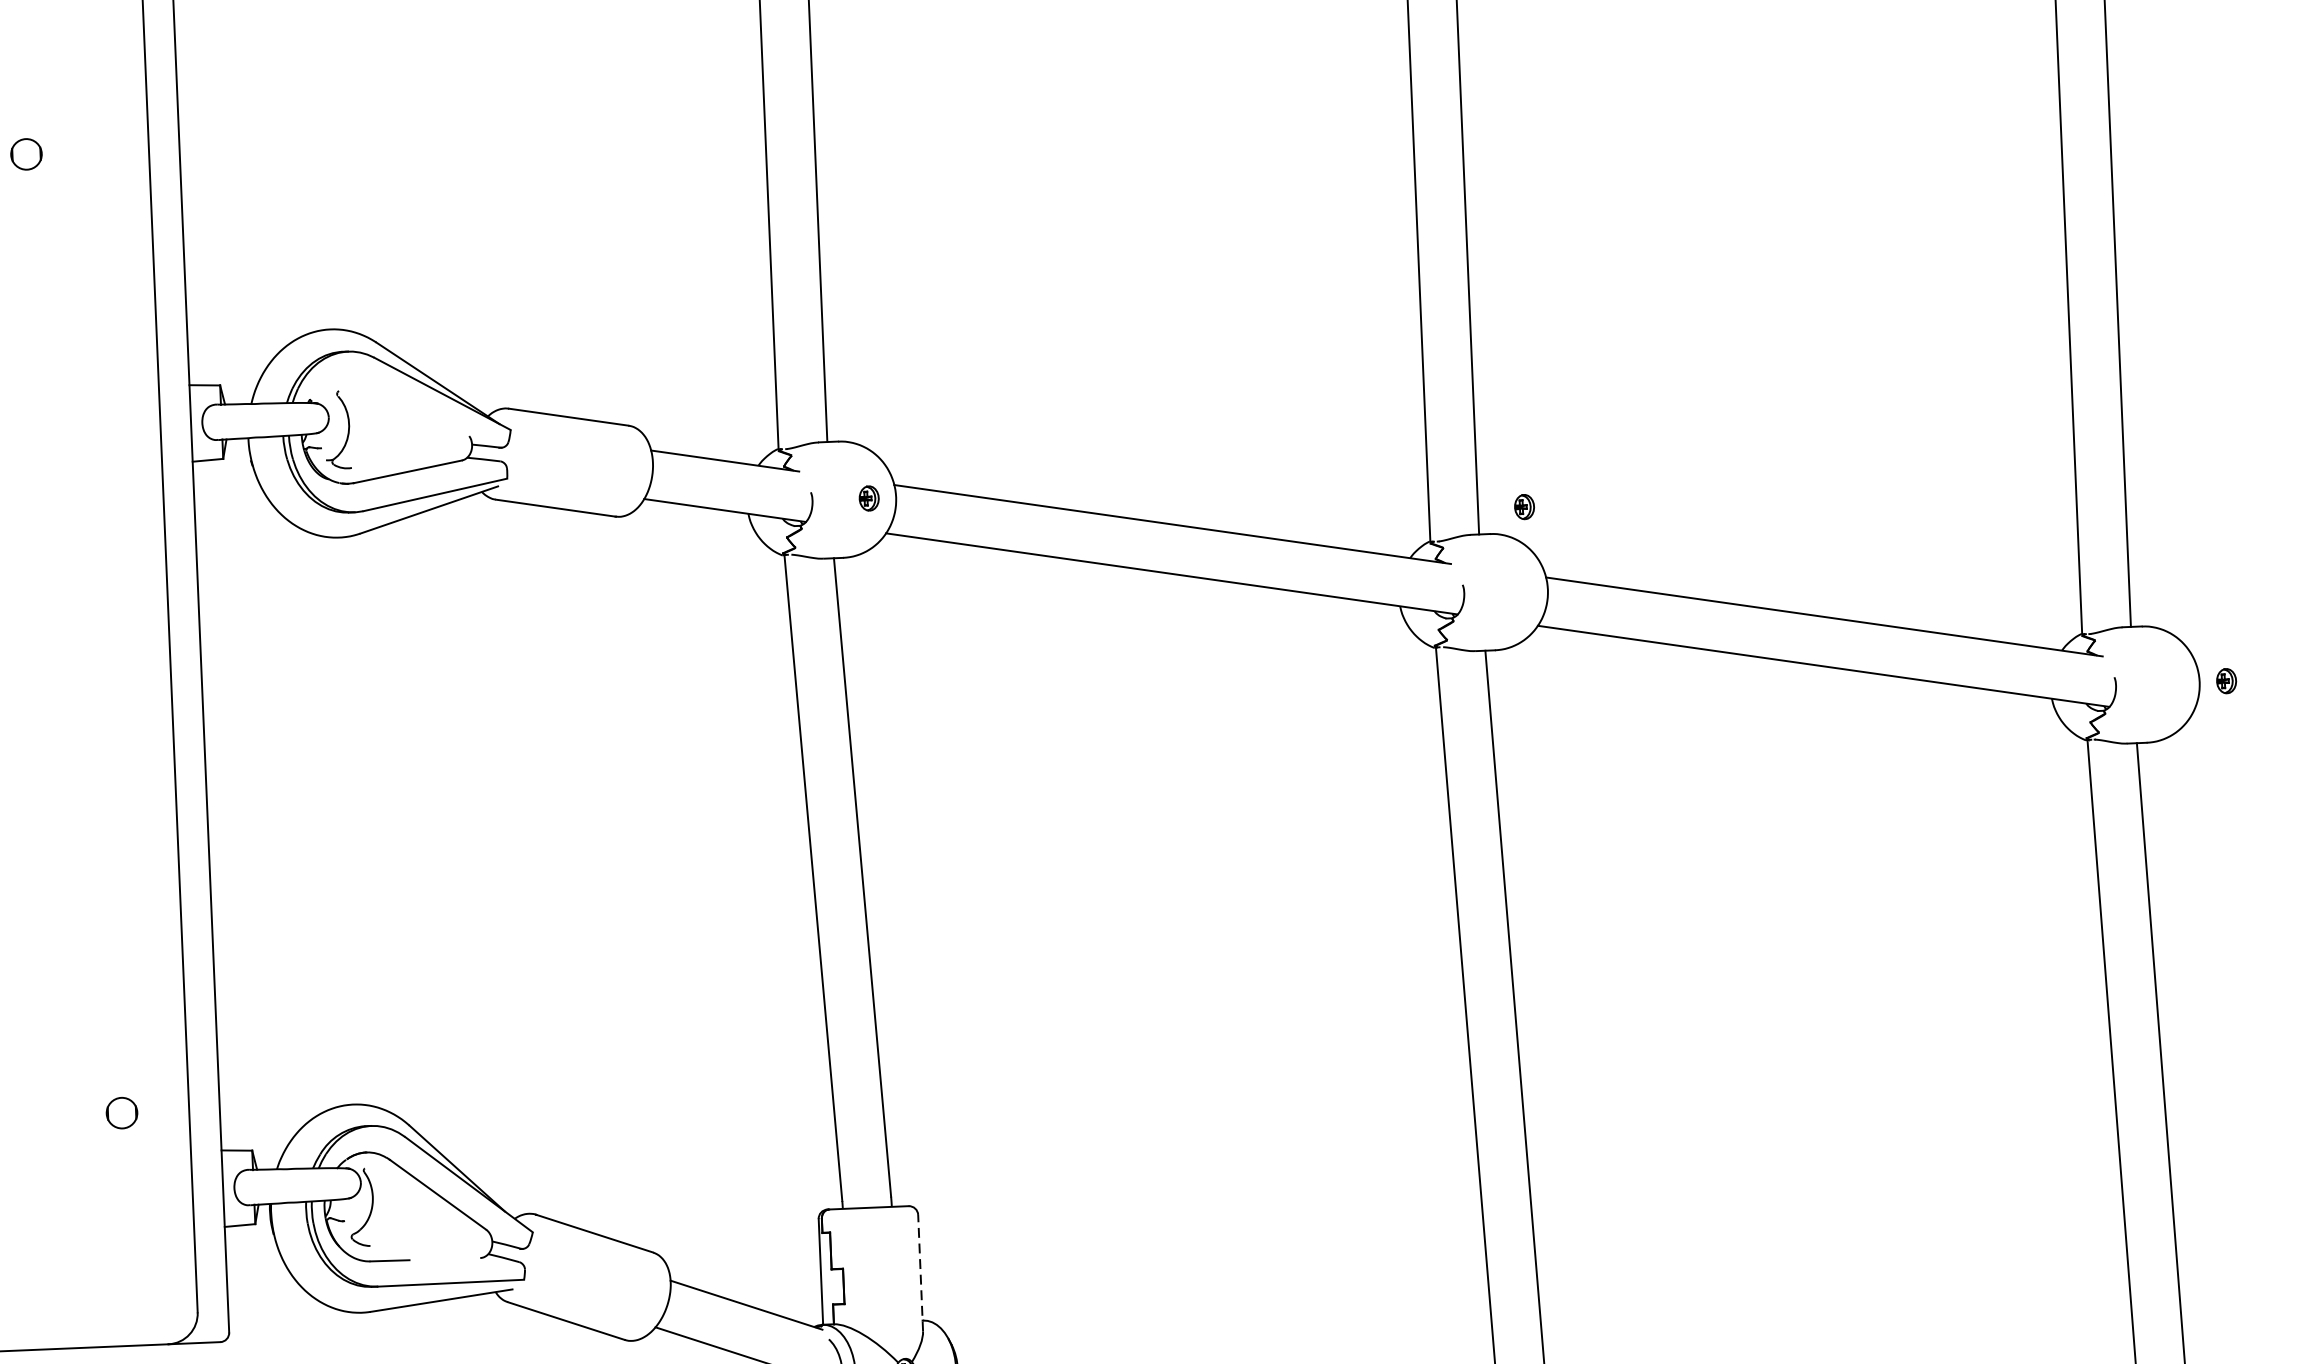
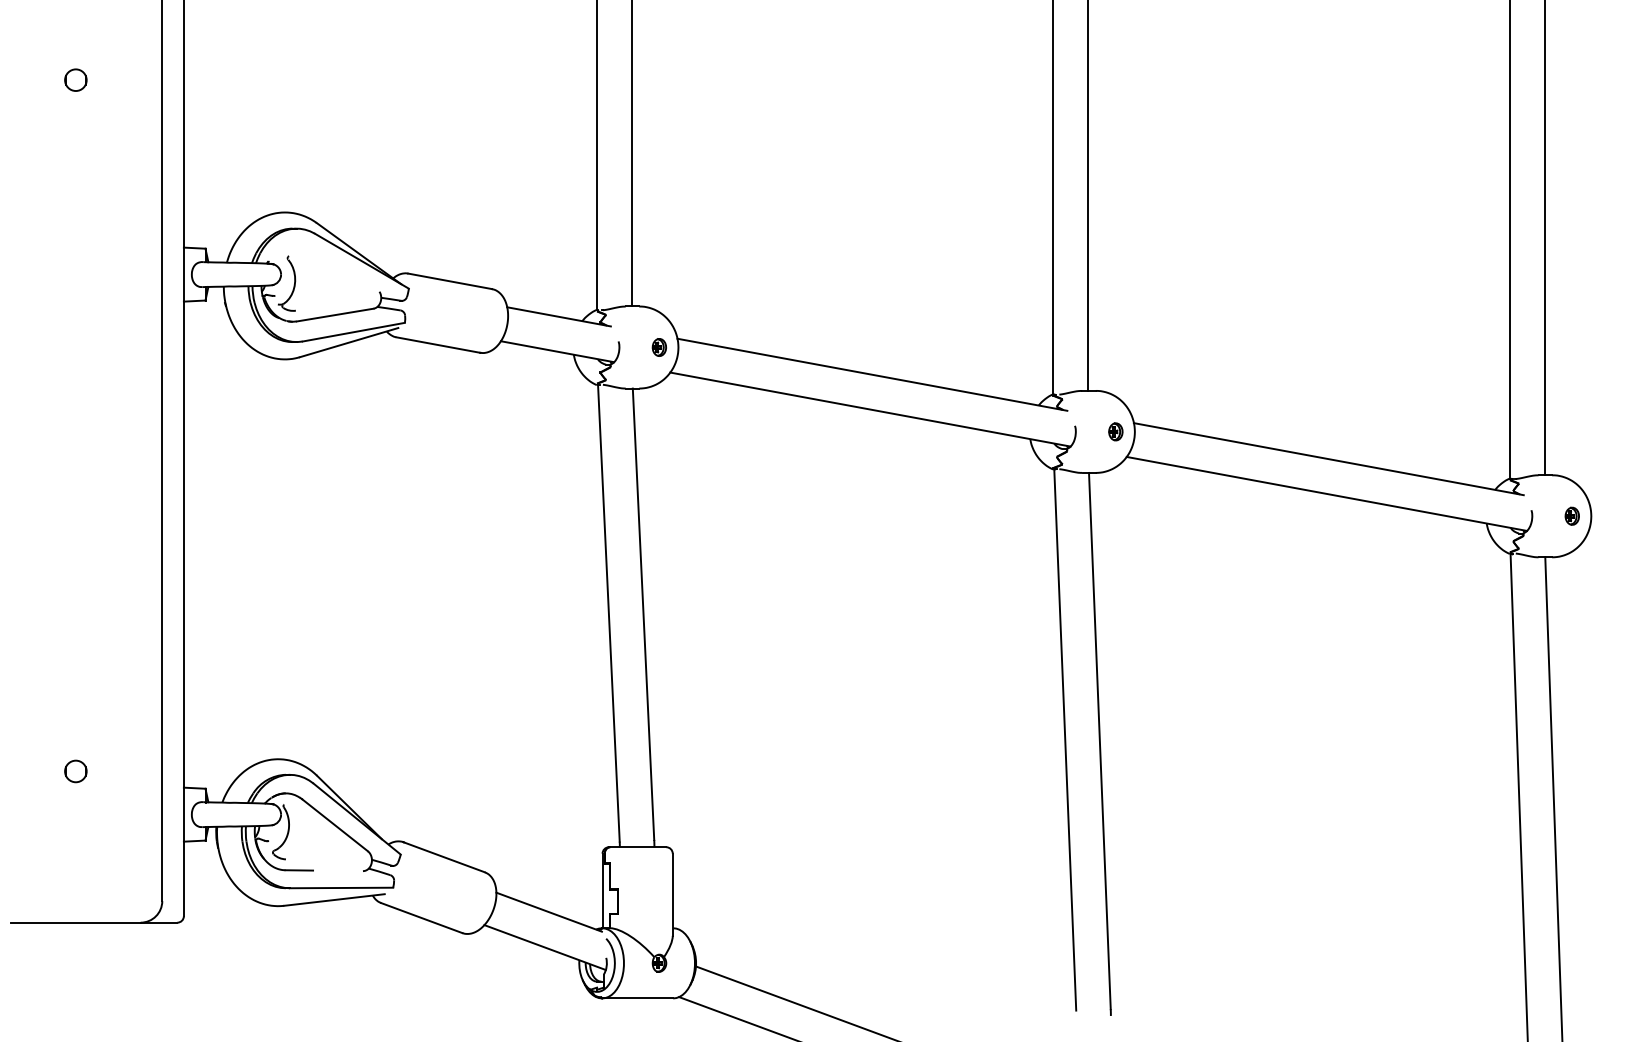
part: (1524, 506) -> (1115, 431), moved
part: (2225, 680) -> (1571, 515), moved
part: (121, 1113) -> (75, 771), moved
line: (920, 1272) -> (672, 894), dashed -> solid

